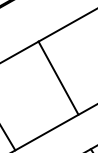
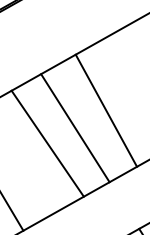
line: (58, 77) -> (106, 109), moved
line: (48, 83) -> (74, 128), added
line: (30, 93) -> (46, 143), added

